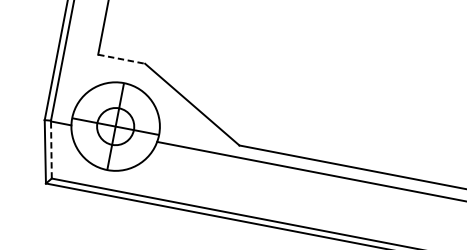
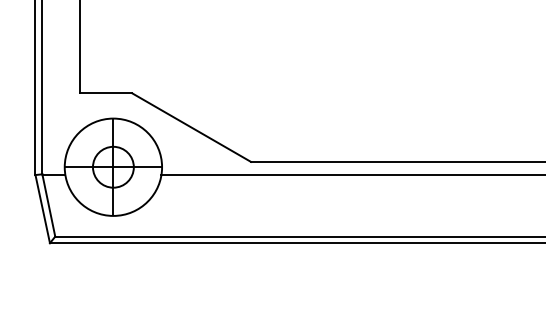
line: (122, 59) -> (106, 93), dashed -> solid
line: (51, 149) -> (48, 205), dashed -> solid

